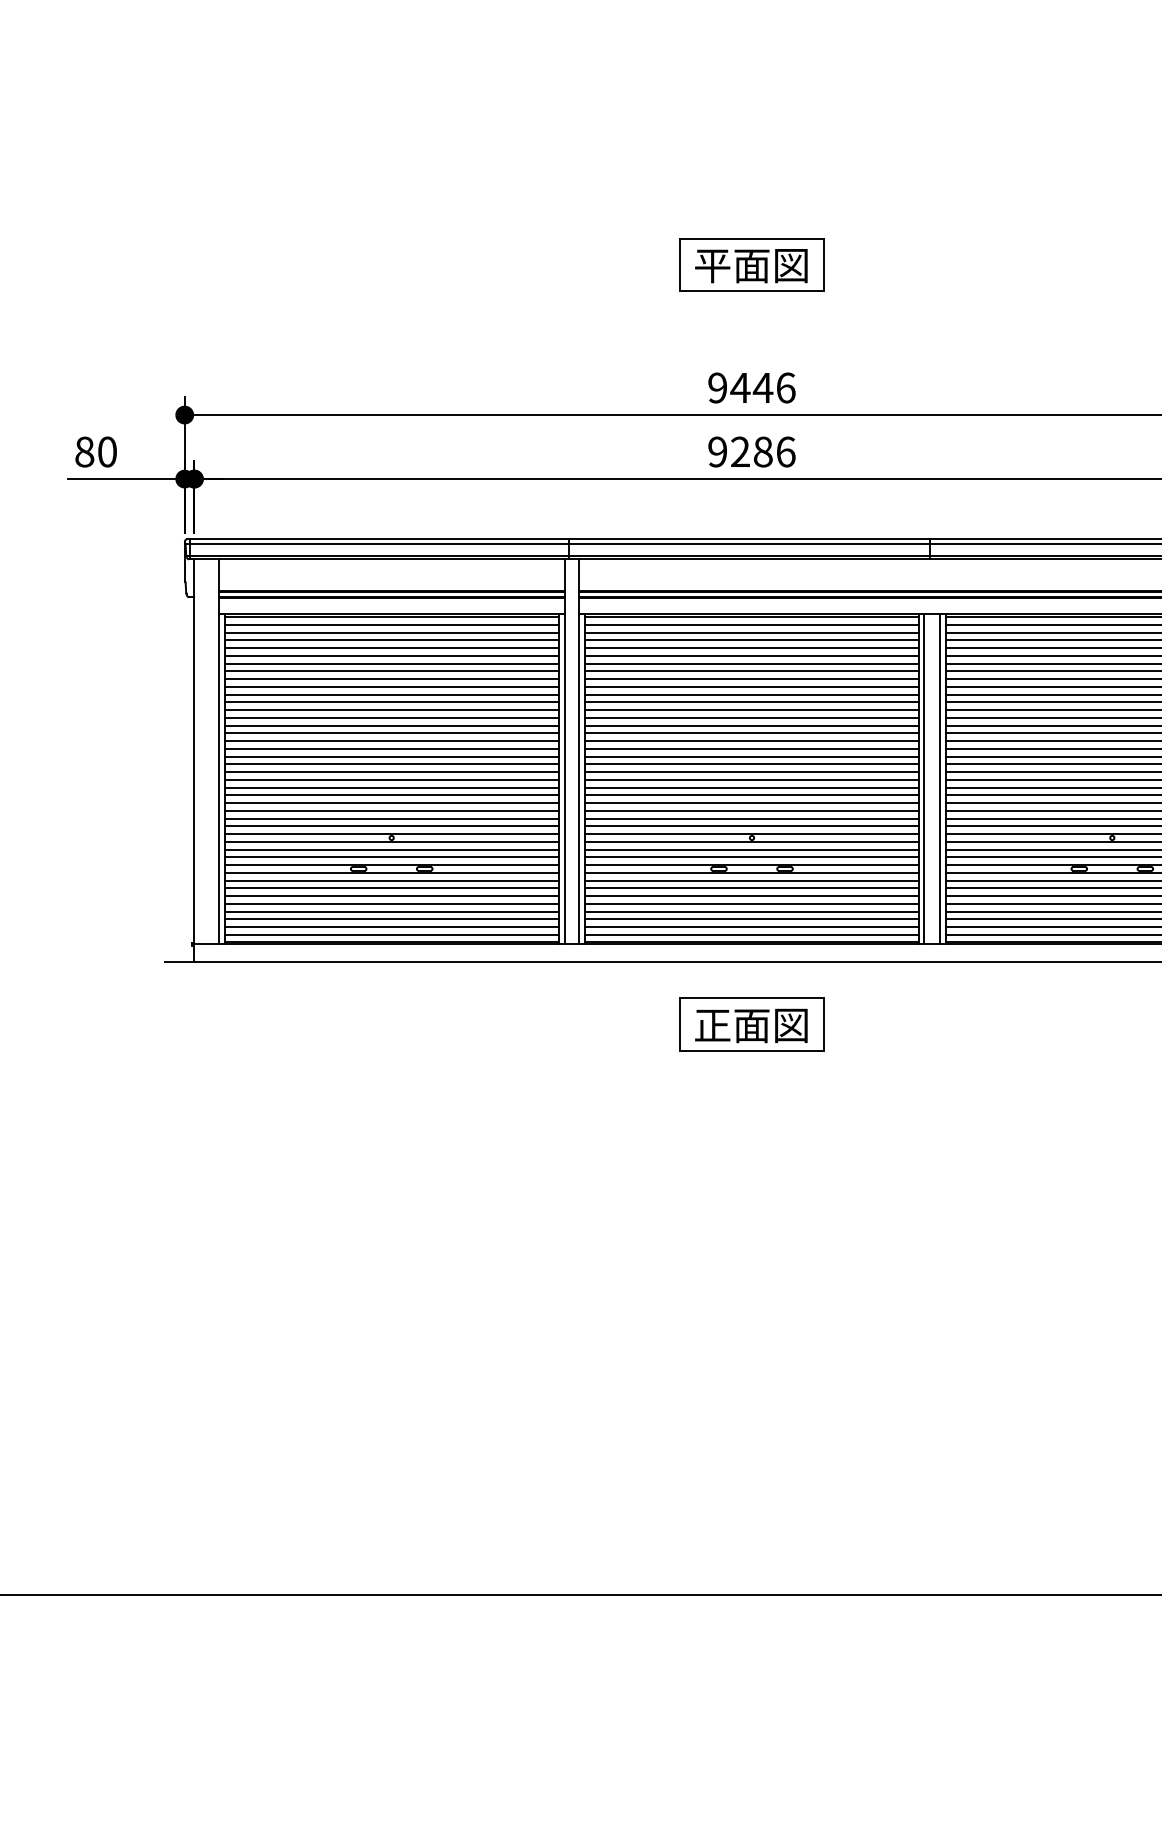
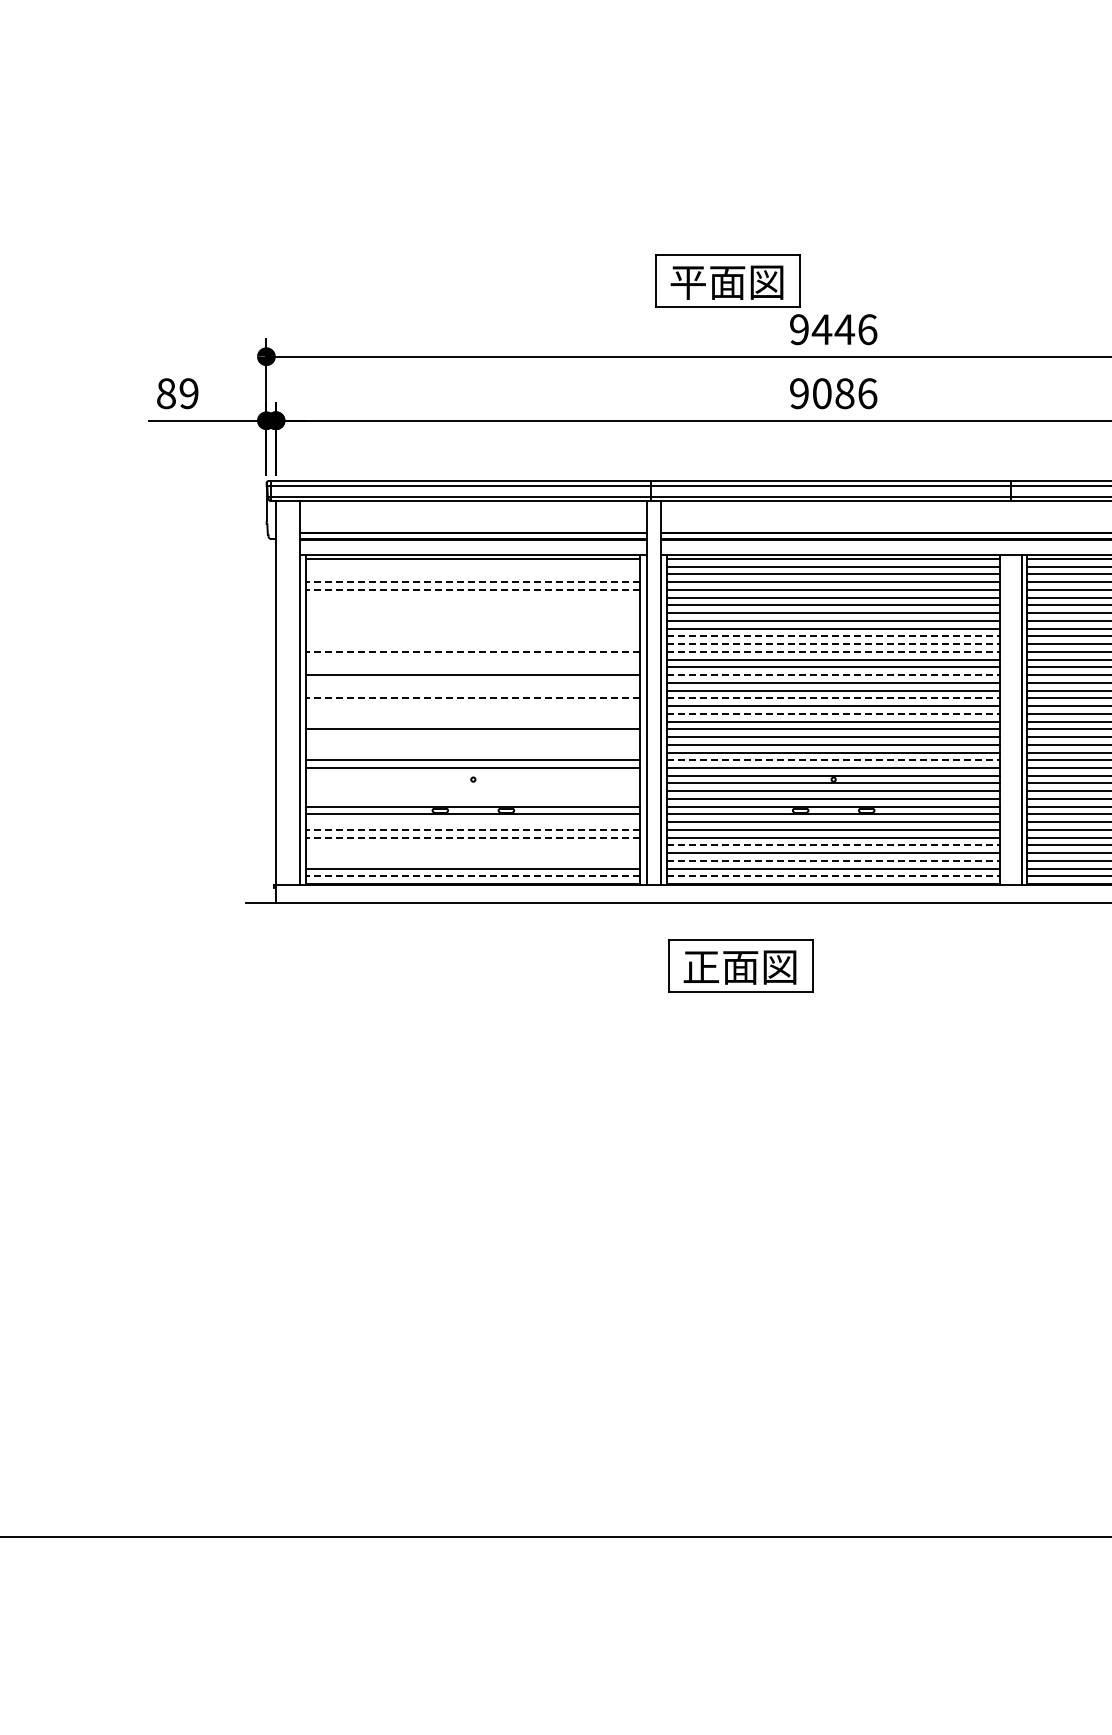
part: (751, 264) -> (727, 281), moved
text: (107, 451) -> (189, 393), 80 -> 89
text: (740, 451) -> (822, 393), 9286 -> 9086
line: (391, 624) -> (473, 566), removed
line: (391, 632) -> (473, 574), removed
line: (391, 640) -> (473, 582), solid -> dashed
line: (391, 648) -> (473, 590), solid -> dashed
line: (391, 655) -> (473, 597), removed
line: (391, 663) -> (473, 605), removed
line: (391, 671) -> (473, 613), removed
line: (391, 679) -> (473, 621), removed
line: (391, 686) -> (473, 628), removed
line: (391, 694) -> (473, 636), removed
line: (751, 694) -> (833, 636), solid -> dashed
line: (391, 702) -> (473, 644), removed
line: (751, 702) -> (833, 644), solid -> dashed
line: (391, 710) -> (473, 652), solid -> dashed
line: (751, 710) -> (833, 652), solid -> dashed
line: (391, 717) -> (473, 659), removed
line: (391, 725) -> (473, 667), removed
line: (751, 733) -> (833, 675), solid -> dashed
line: (391, 741) -> (473, 683), removed
line: (391, 748) -> (473, 690), removed
line: (391, 756) -> (473, 698), solid -> dashed
line: (751, 756) -> (833, 698), solid -> dashed
line: (391, 764) -> (473, 706), removed
line: (391, 772) -> (473, 714), removed
line: (751, 772) -> (833, 714), solid -> dashed
line: (924, 778) -> (1006, 720), removed
line: (391, 779) -> (473, 721), removed
line: (391, 795) -> (473, 737), removed
line: (391, 803) -> (473, 745), removed
line: (391, 810) -> (473, 752), removed
line: (751, 818) -> (833, 760), solid -> dashed
line: (391, 834) -> (473, 776), removed
line: (391, 841) -> (473, 783), removed
line: (391, 849) -> (473, 791), removed
line: (391, 857) -> (473, 799), removed
line: (391, 880) -> (473, 822), removed
line: (391, 888) -> (473, 830), solid -> dashed
line: (391, 896) -> (473, 838), solid -> dashed
line: (391, 903) -> (473, 845), removed
line: (751, 903) -> (833, 845), solid -> dashed
line: (391, 911) -> (473, 853), removed
line: (391, 919) -> (473, 861), removed
line: (751, 919) -> (833, 861), solid -> dashed
line: (391, 934) -> (473, 876), solid -> dashed
line: (751, 934) -> (833, 876), solid -> dashed
part: (751, 1024) -> (740, 966), moved

